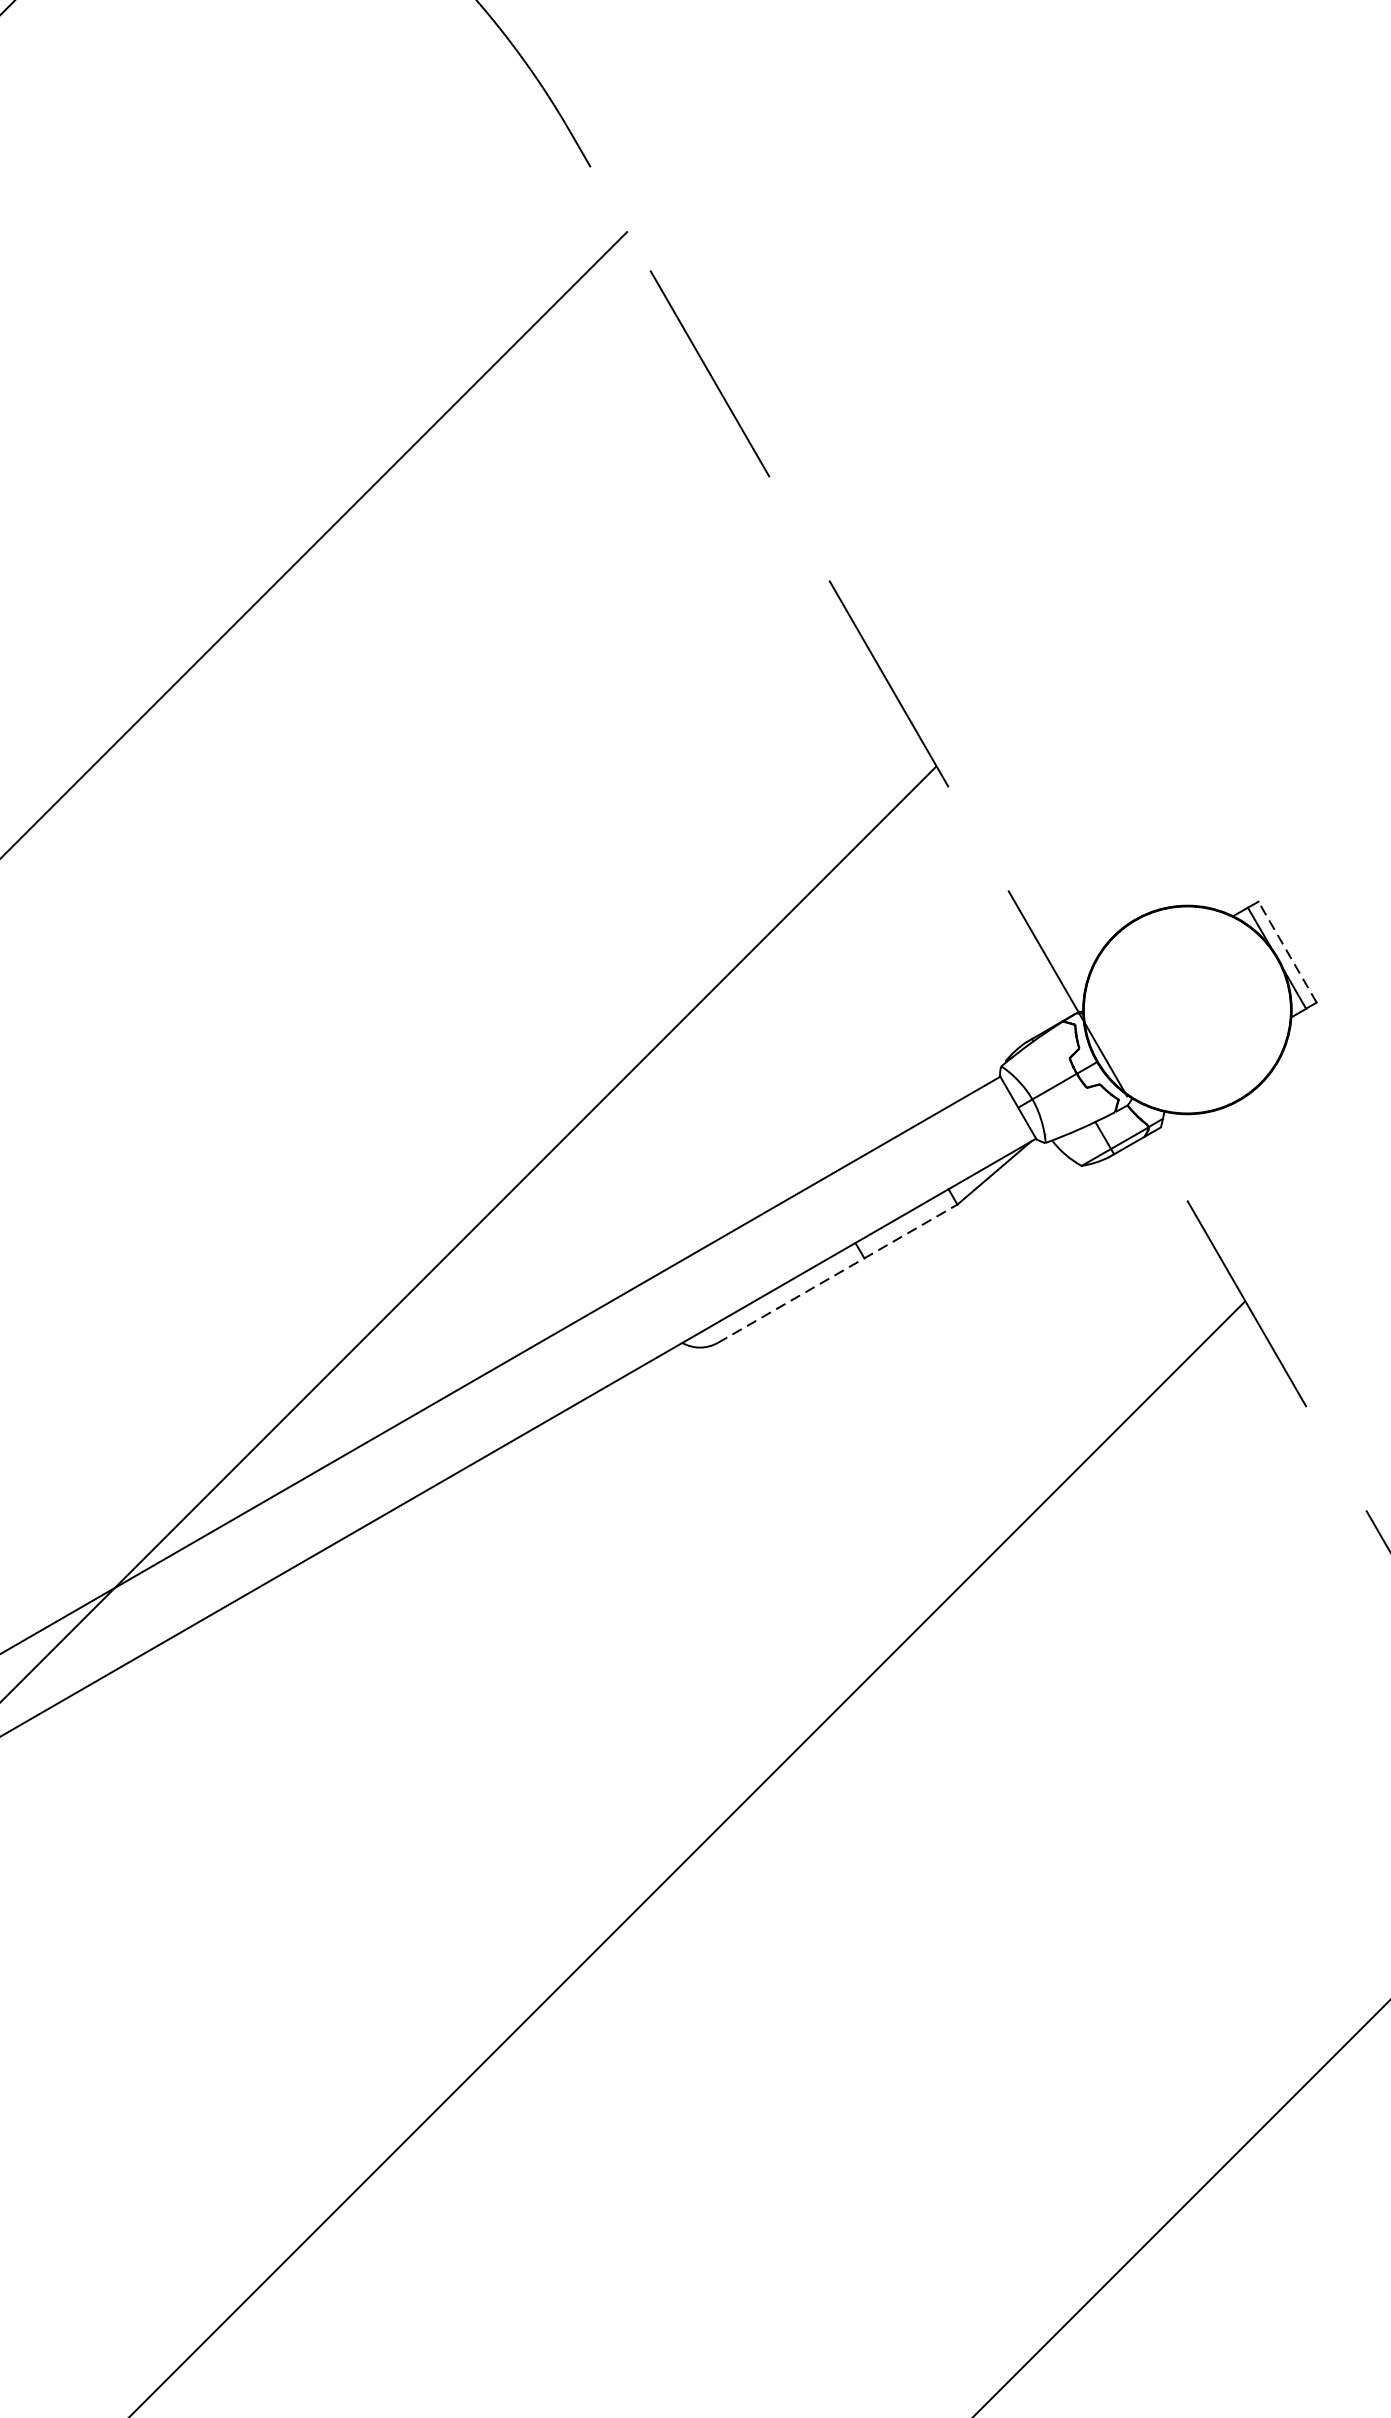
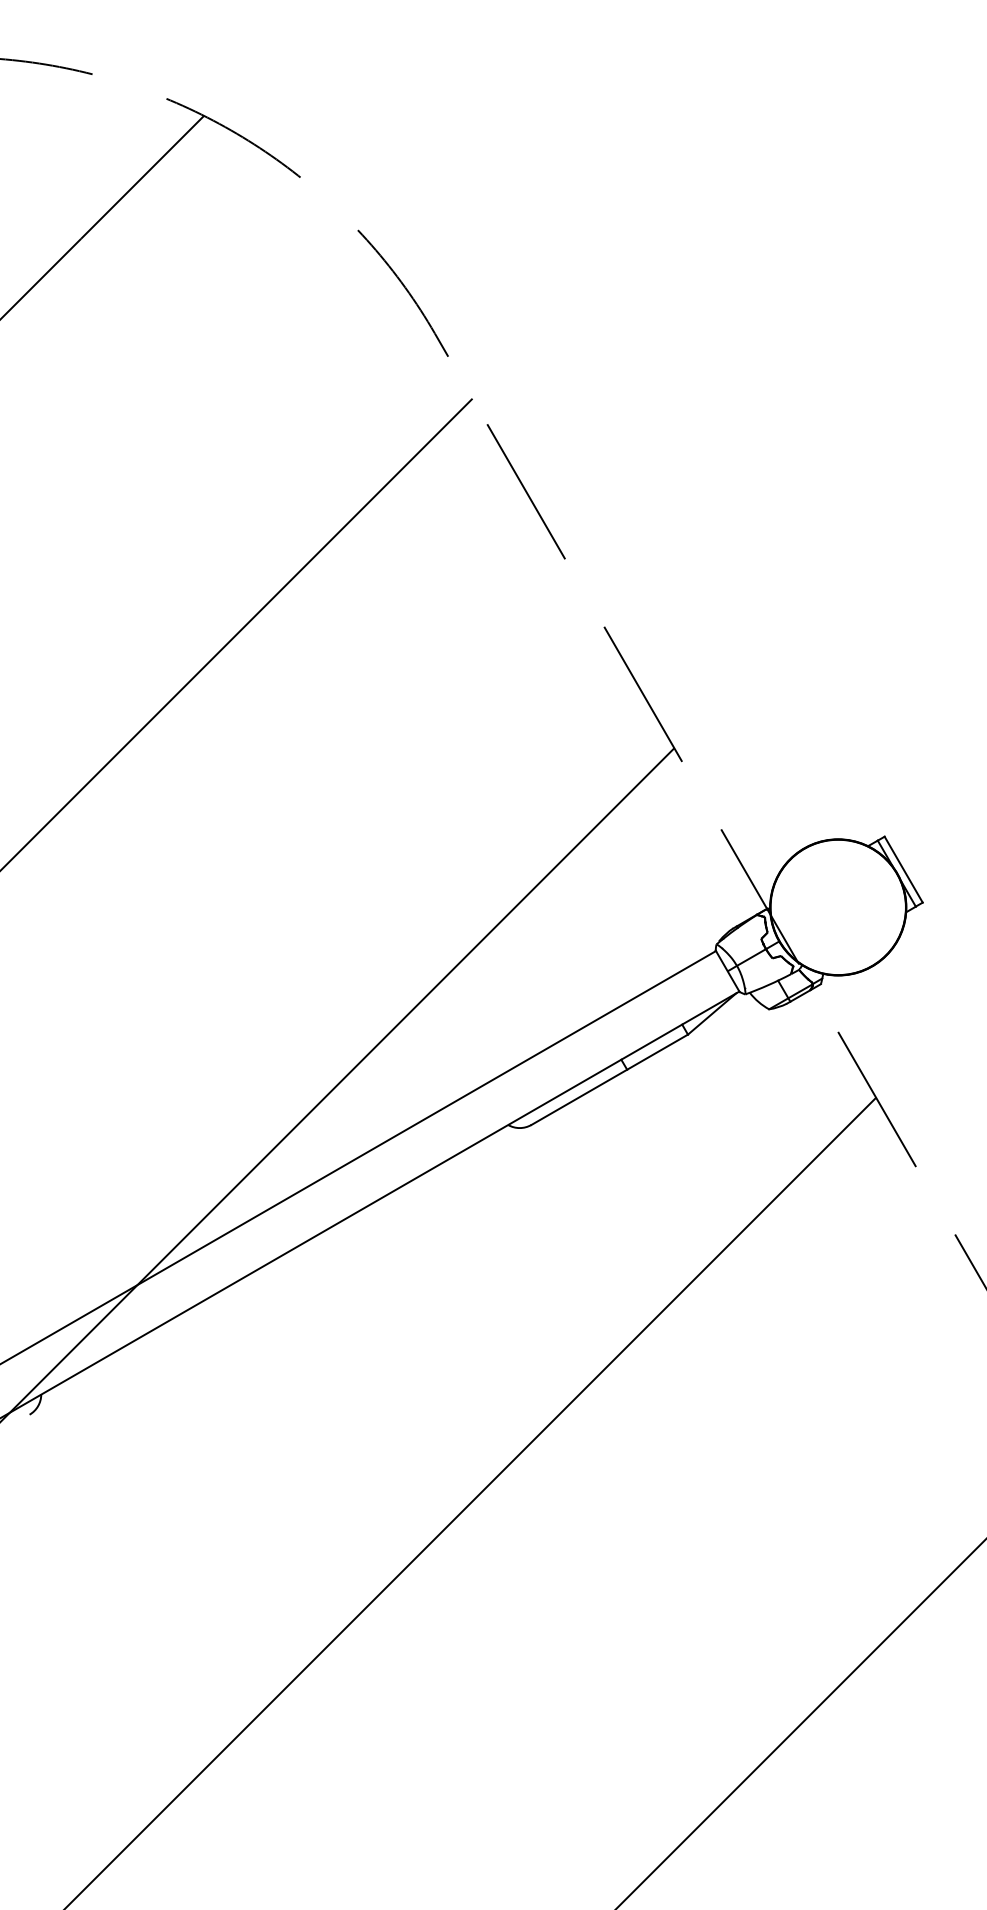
line: (1287, 951) -> (903, 869), dashed -> solid
line: (838, 1273) -> (610, 1079), dashed -> solid

